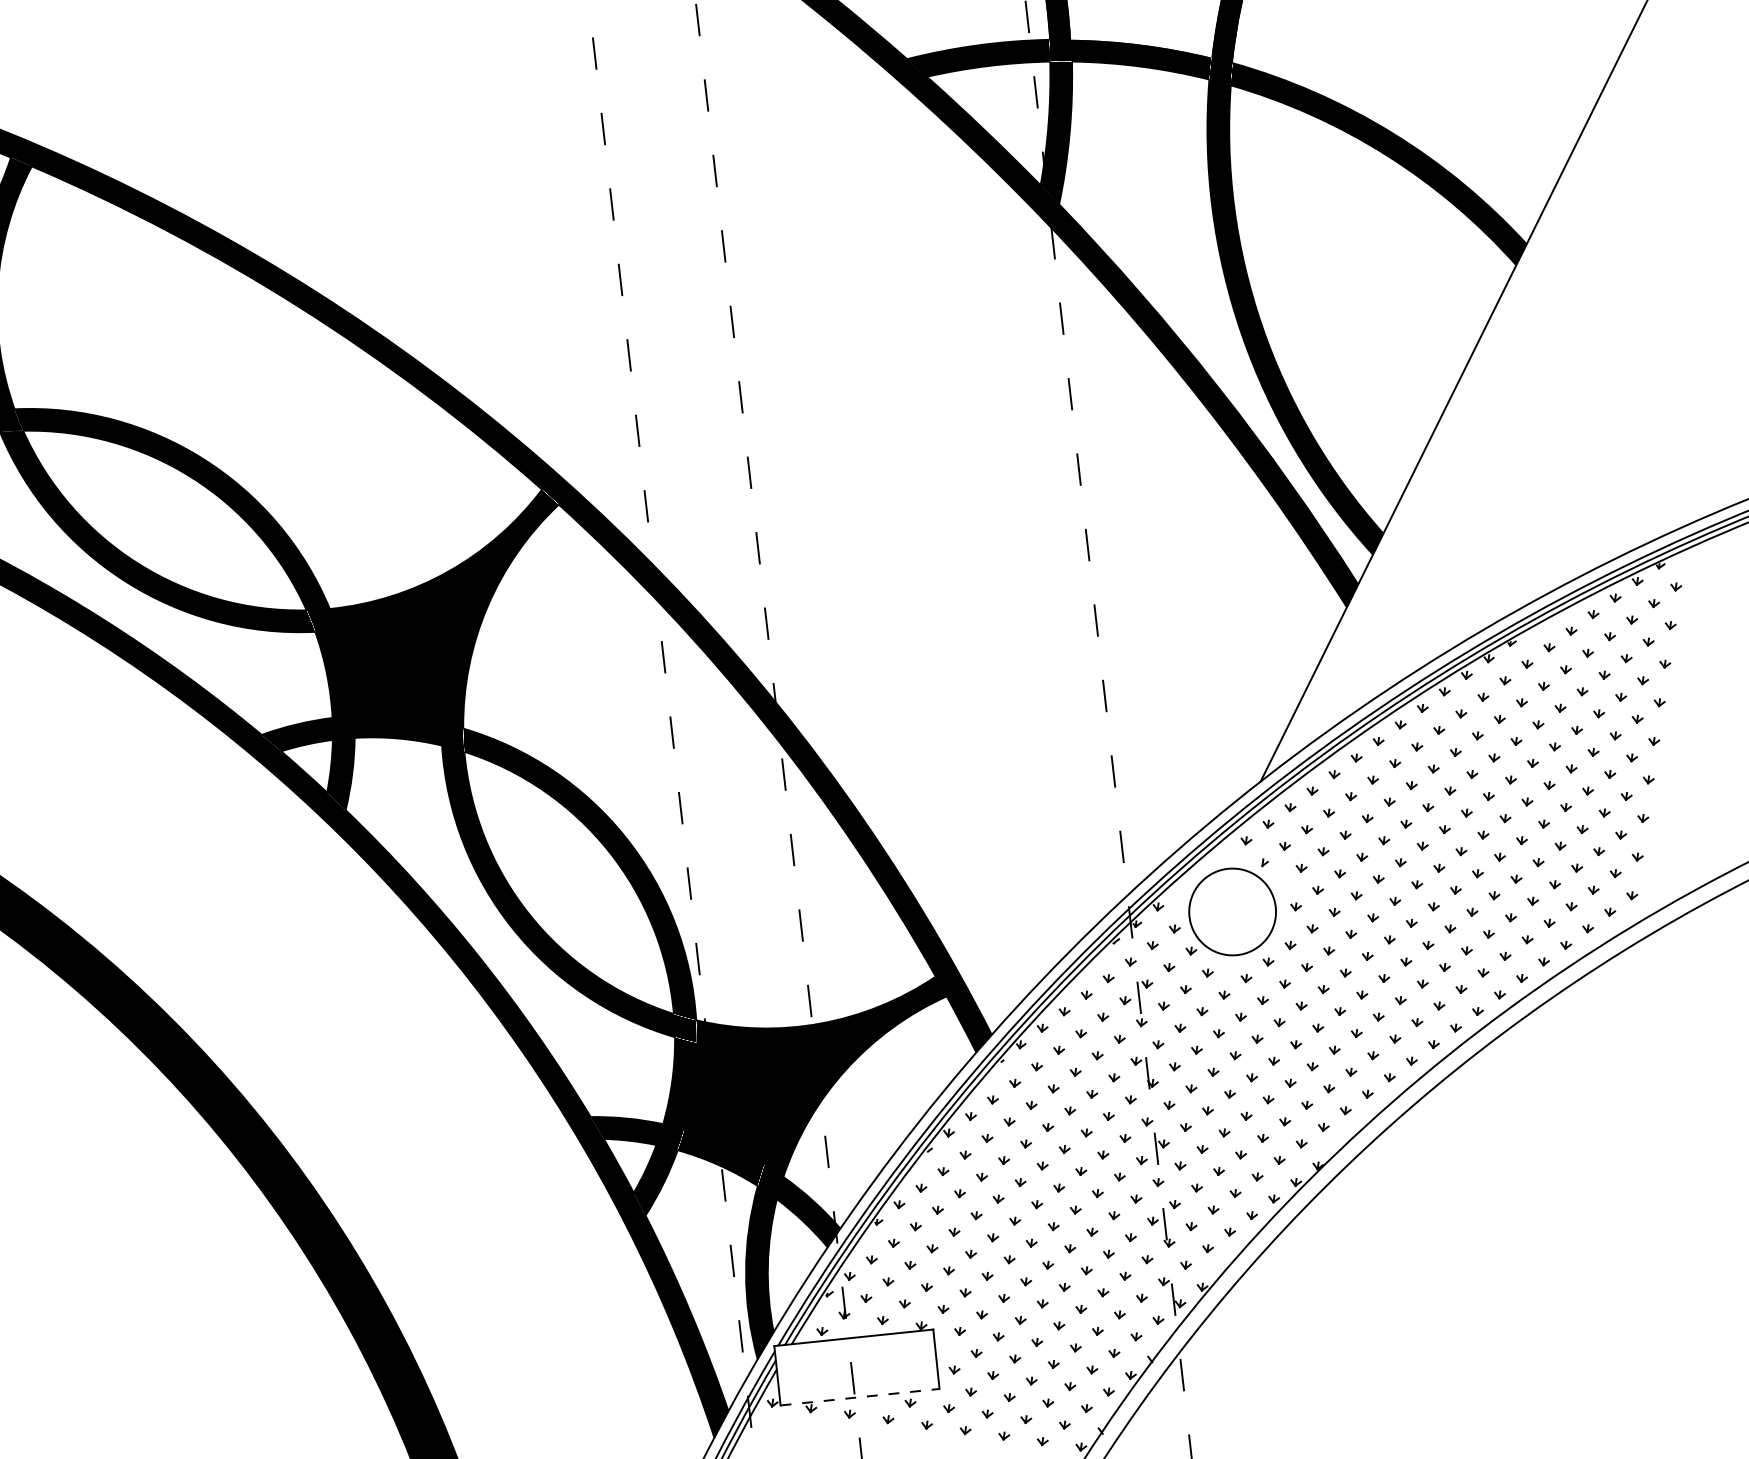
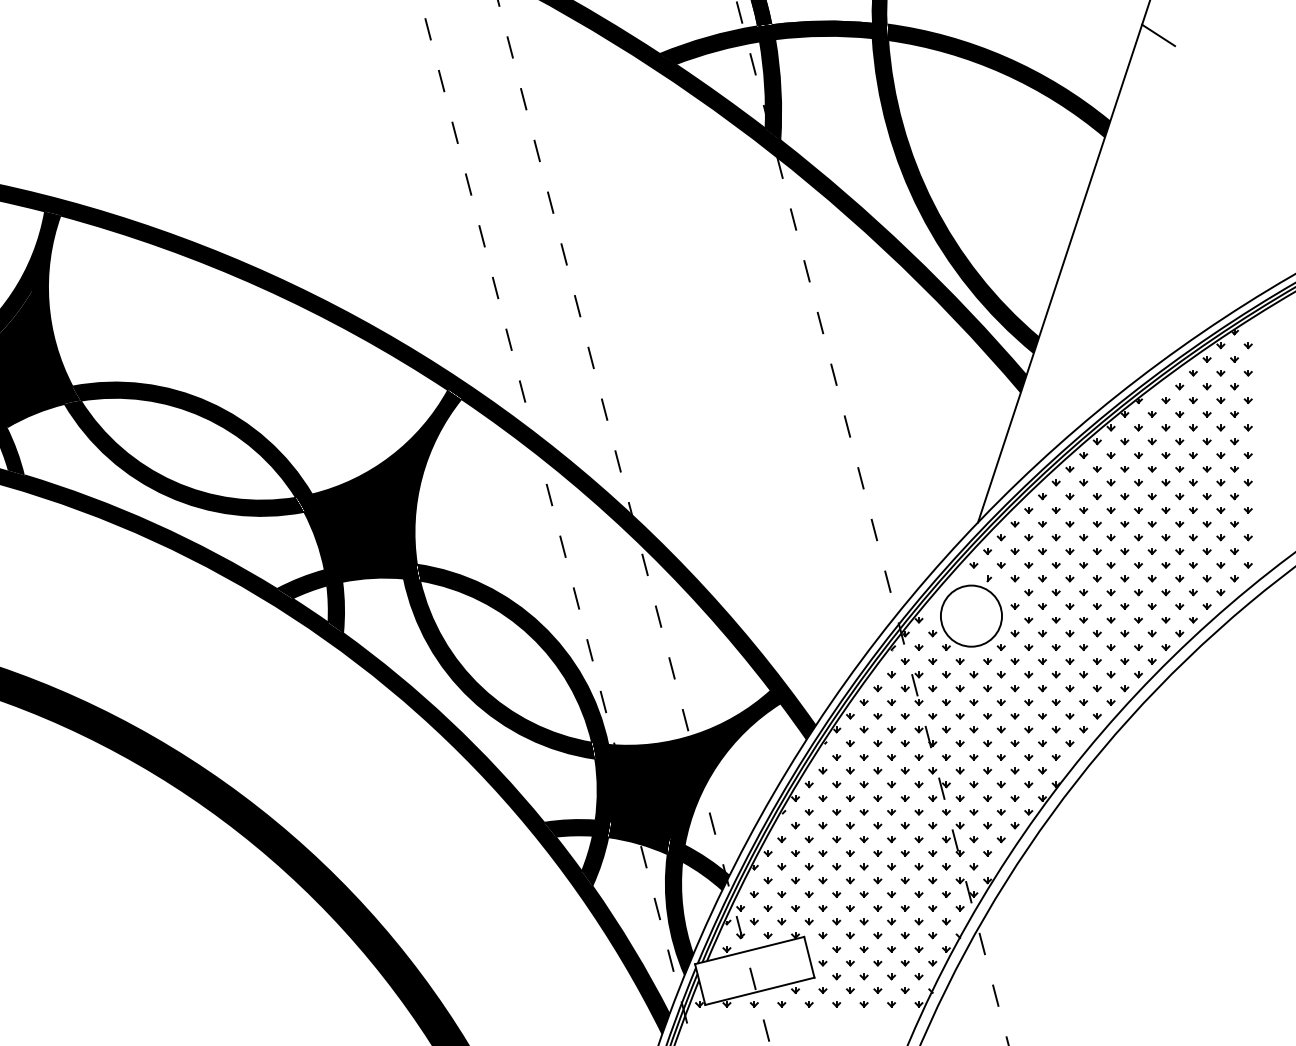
line: (1611, 132) -> (1158, 35), added
line: (860, 1397) -> (760, 991), dashed -> solid

